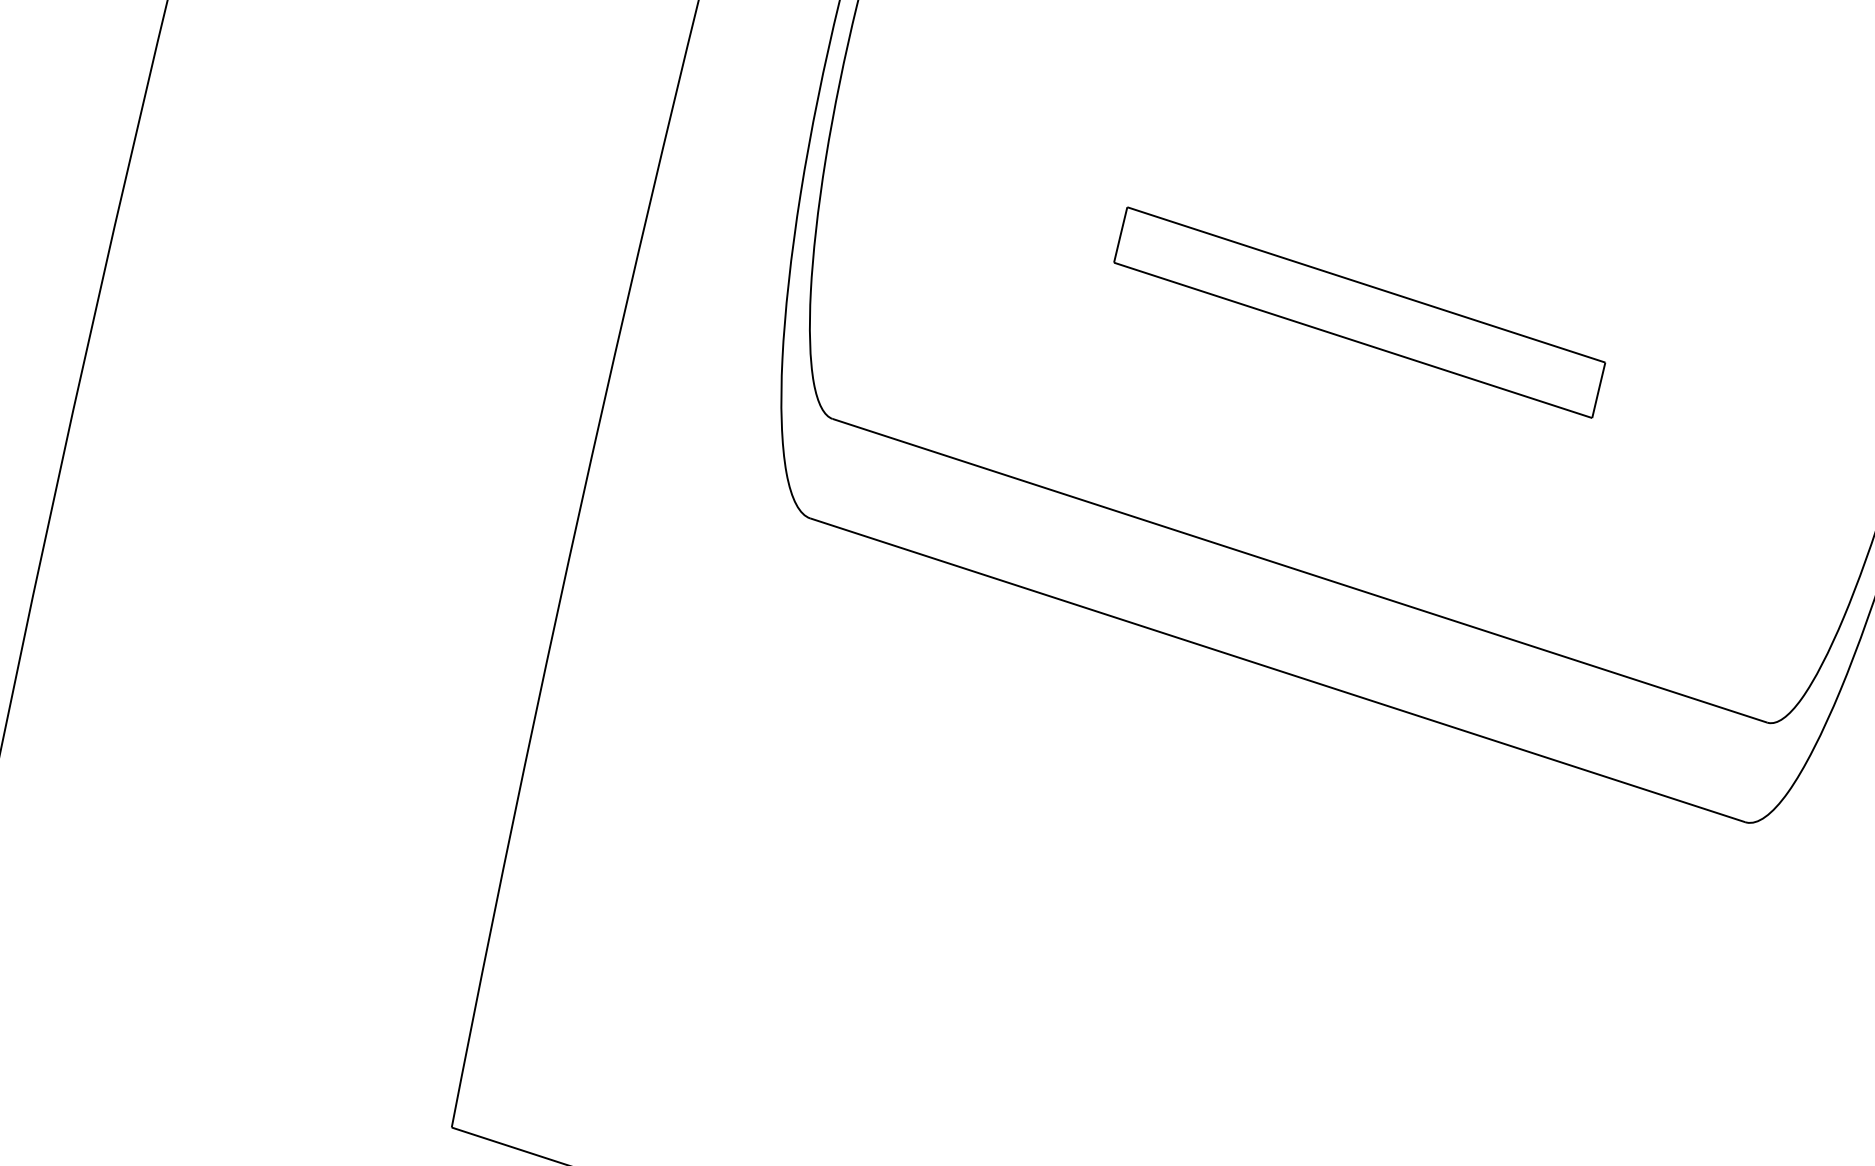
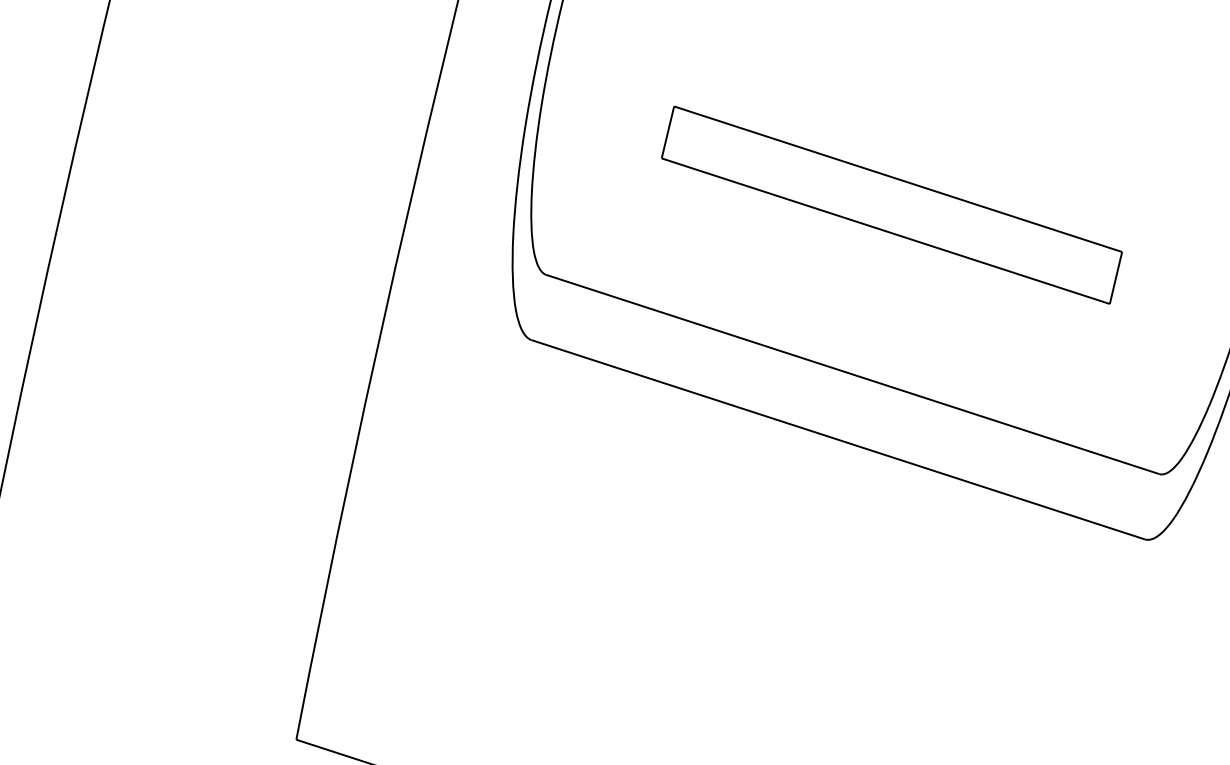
part: (1358, 311) -> (891, 204), size x1.43

